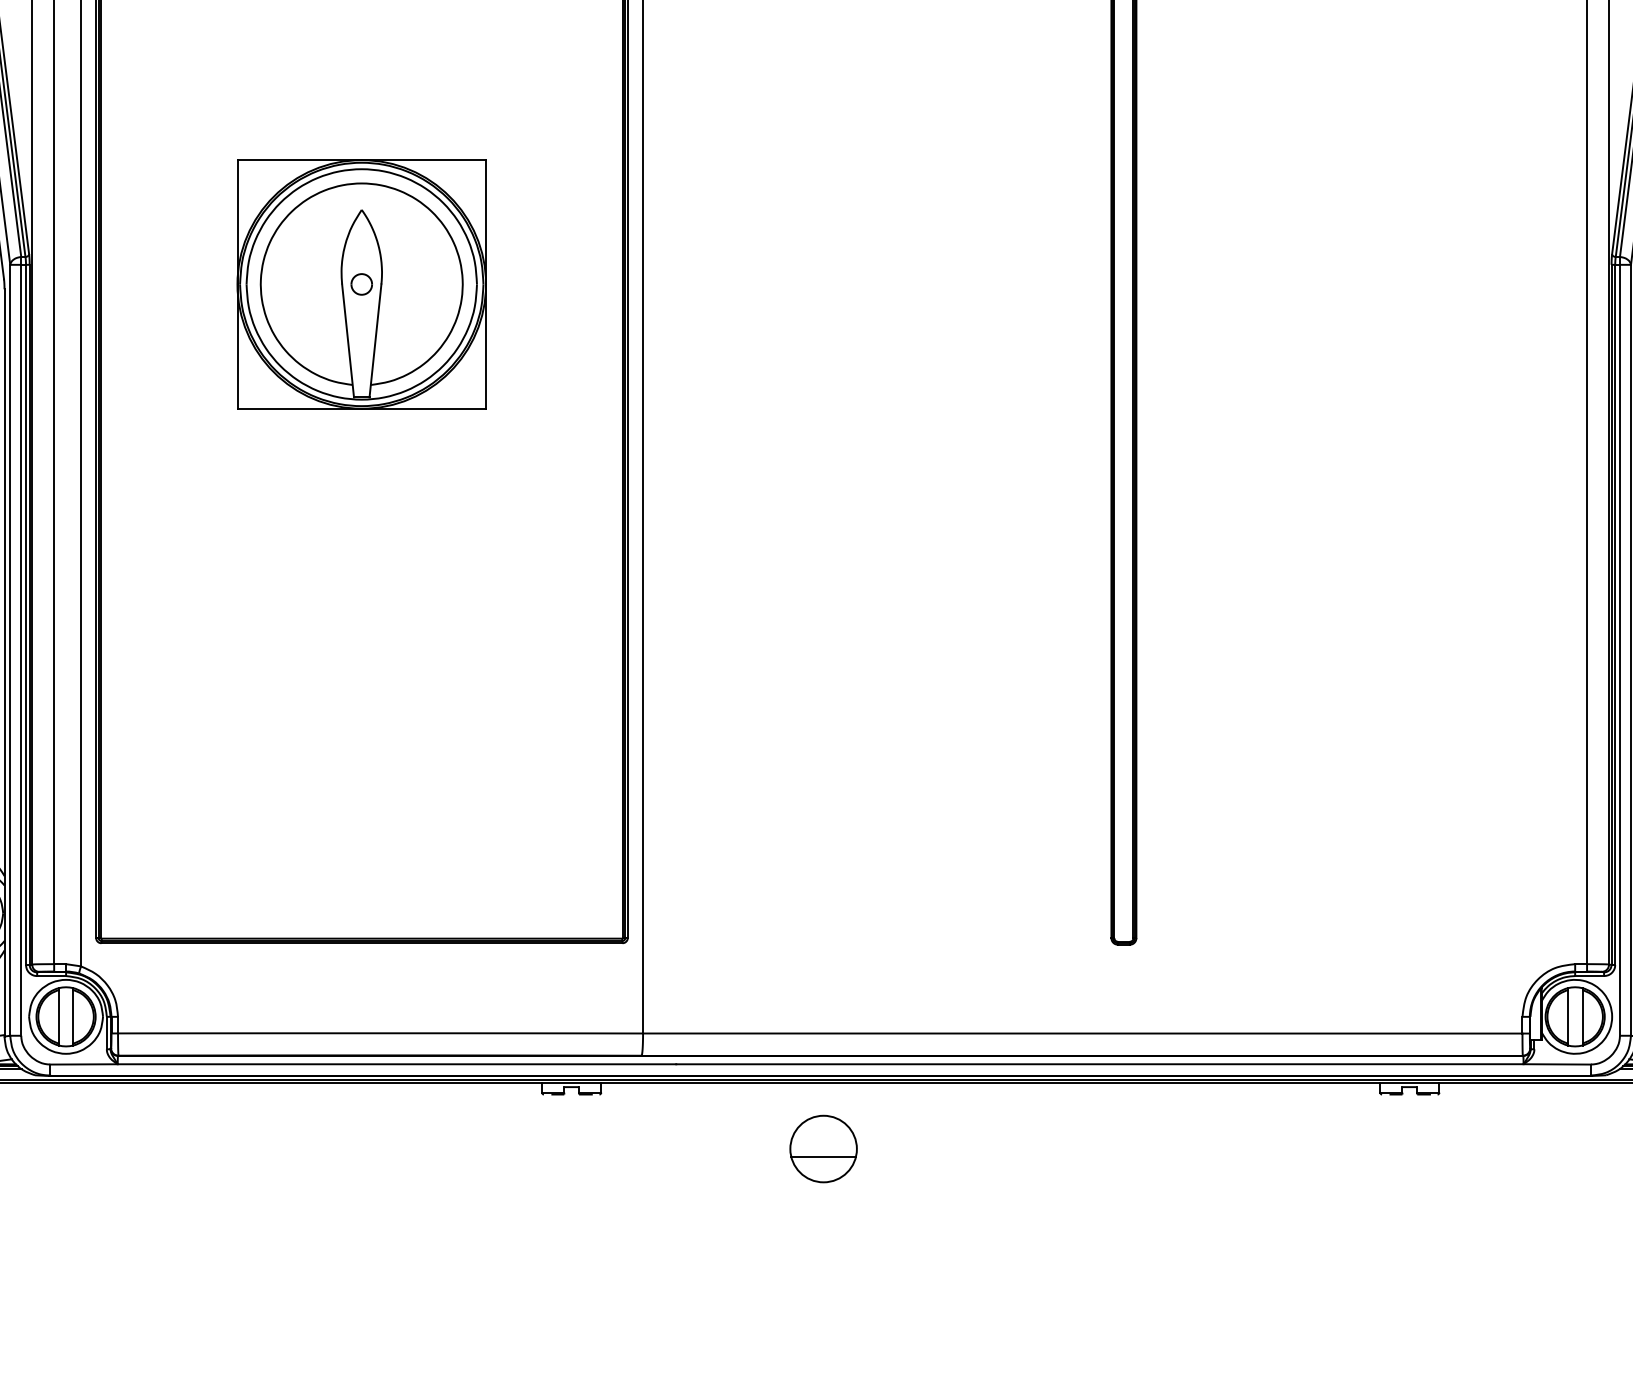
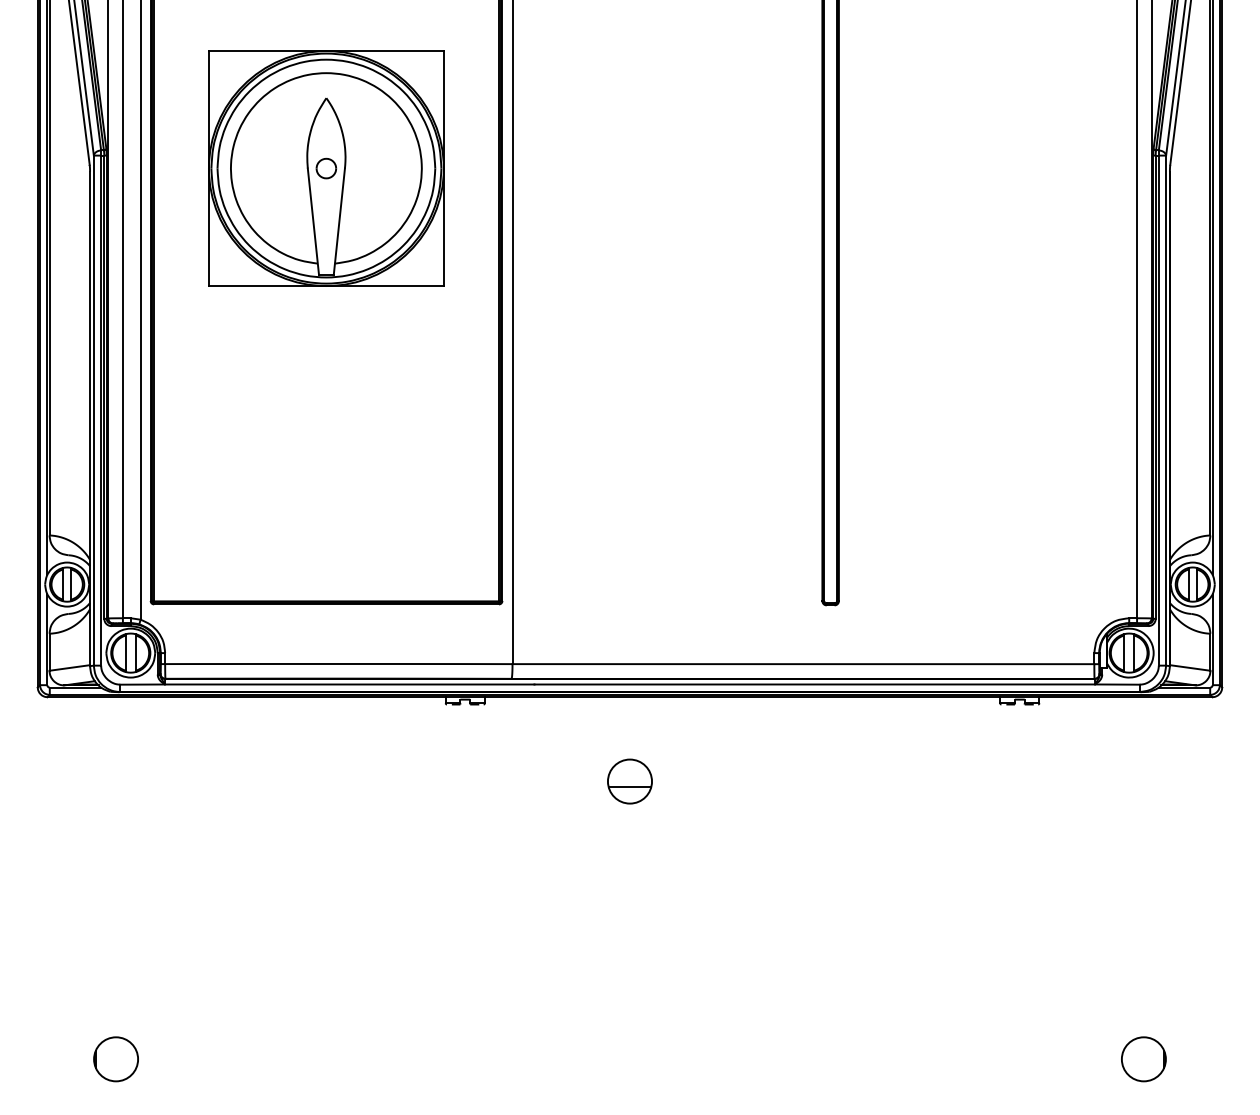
part: (361, 284) -> (326, 168), size x1.43
part: (822, 1148) -> (629, 781), moved

